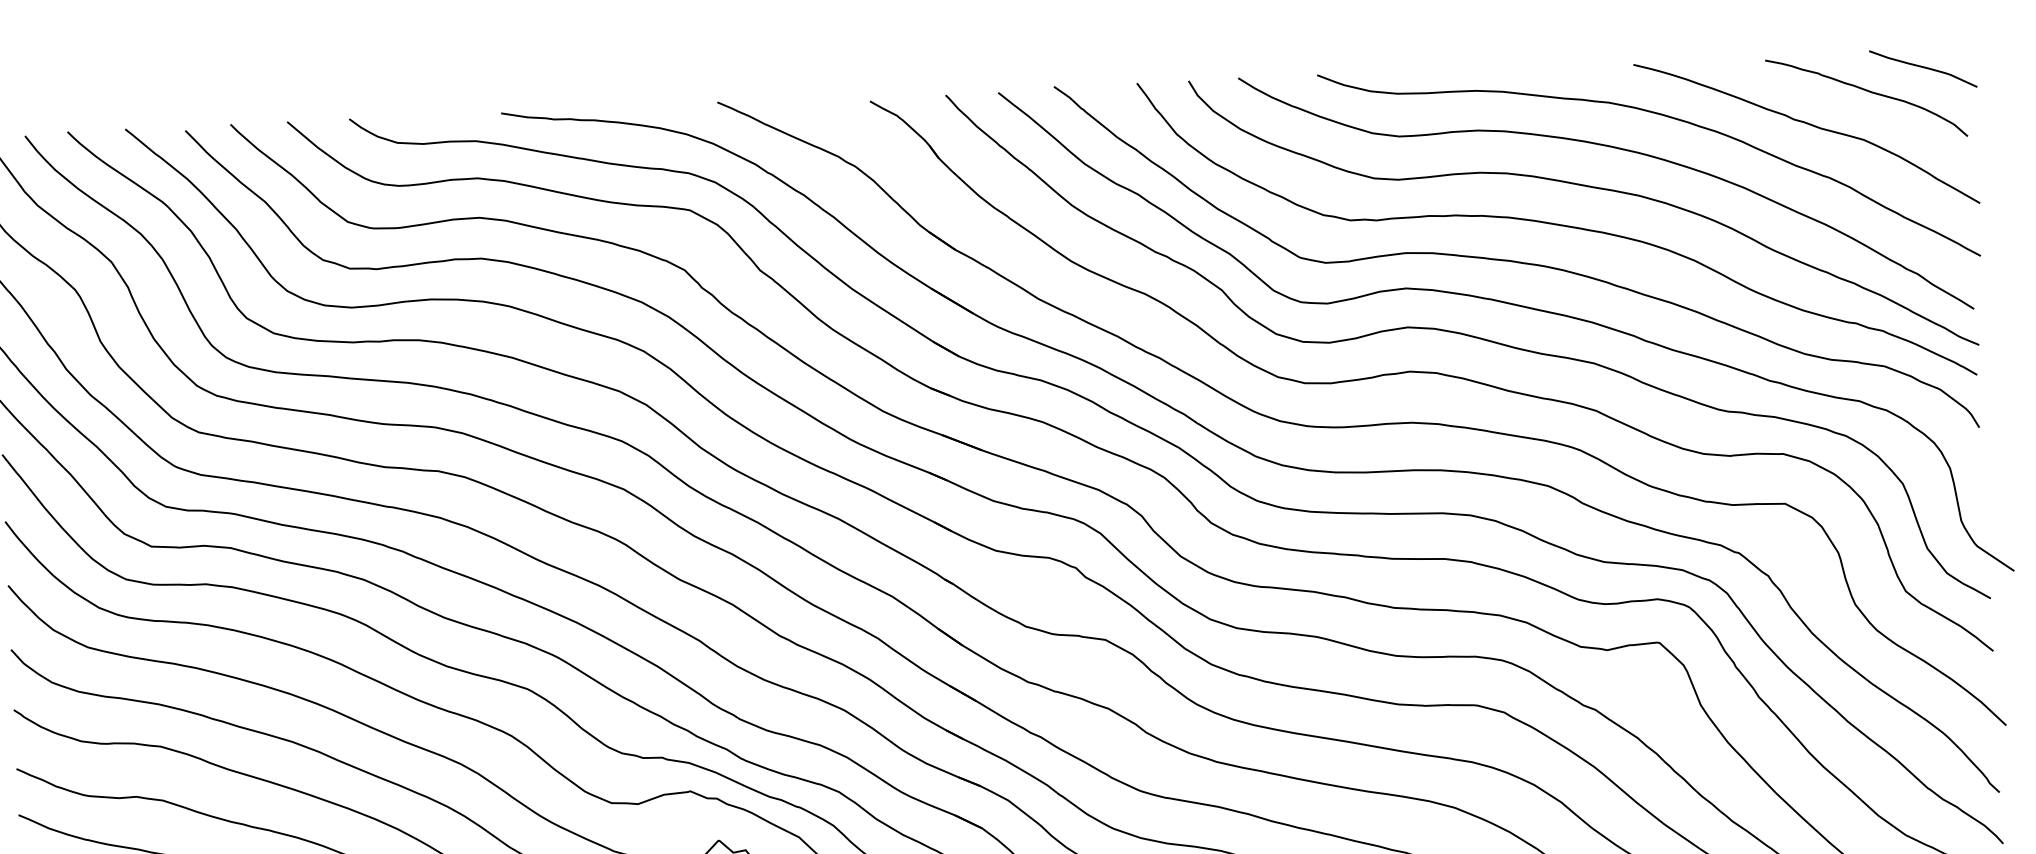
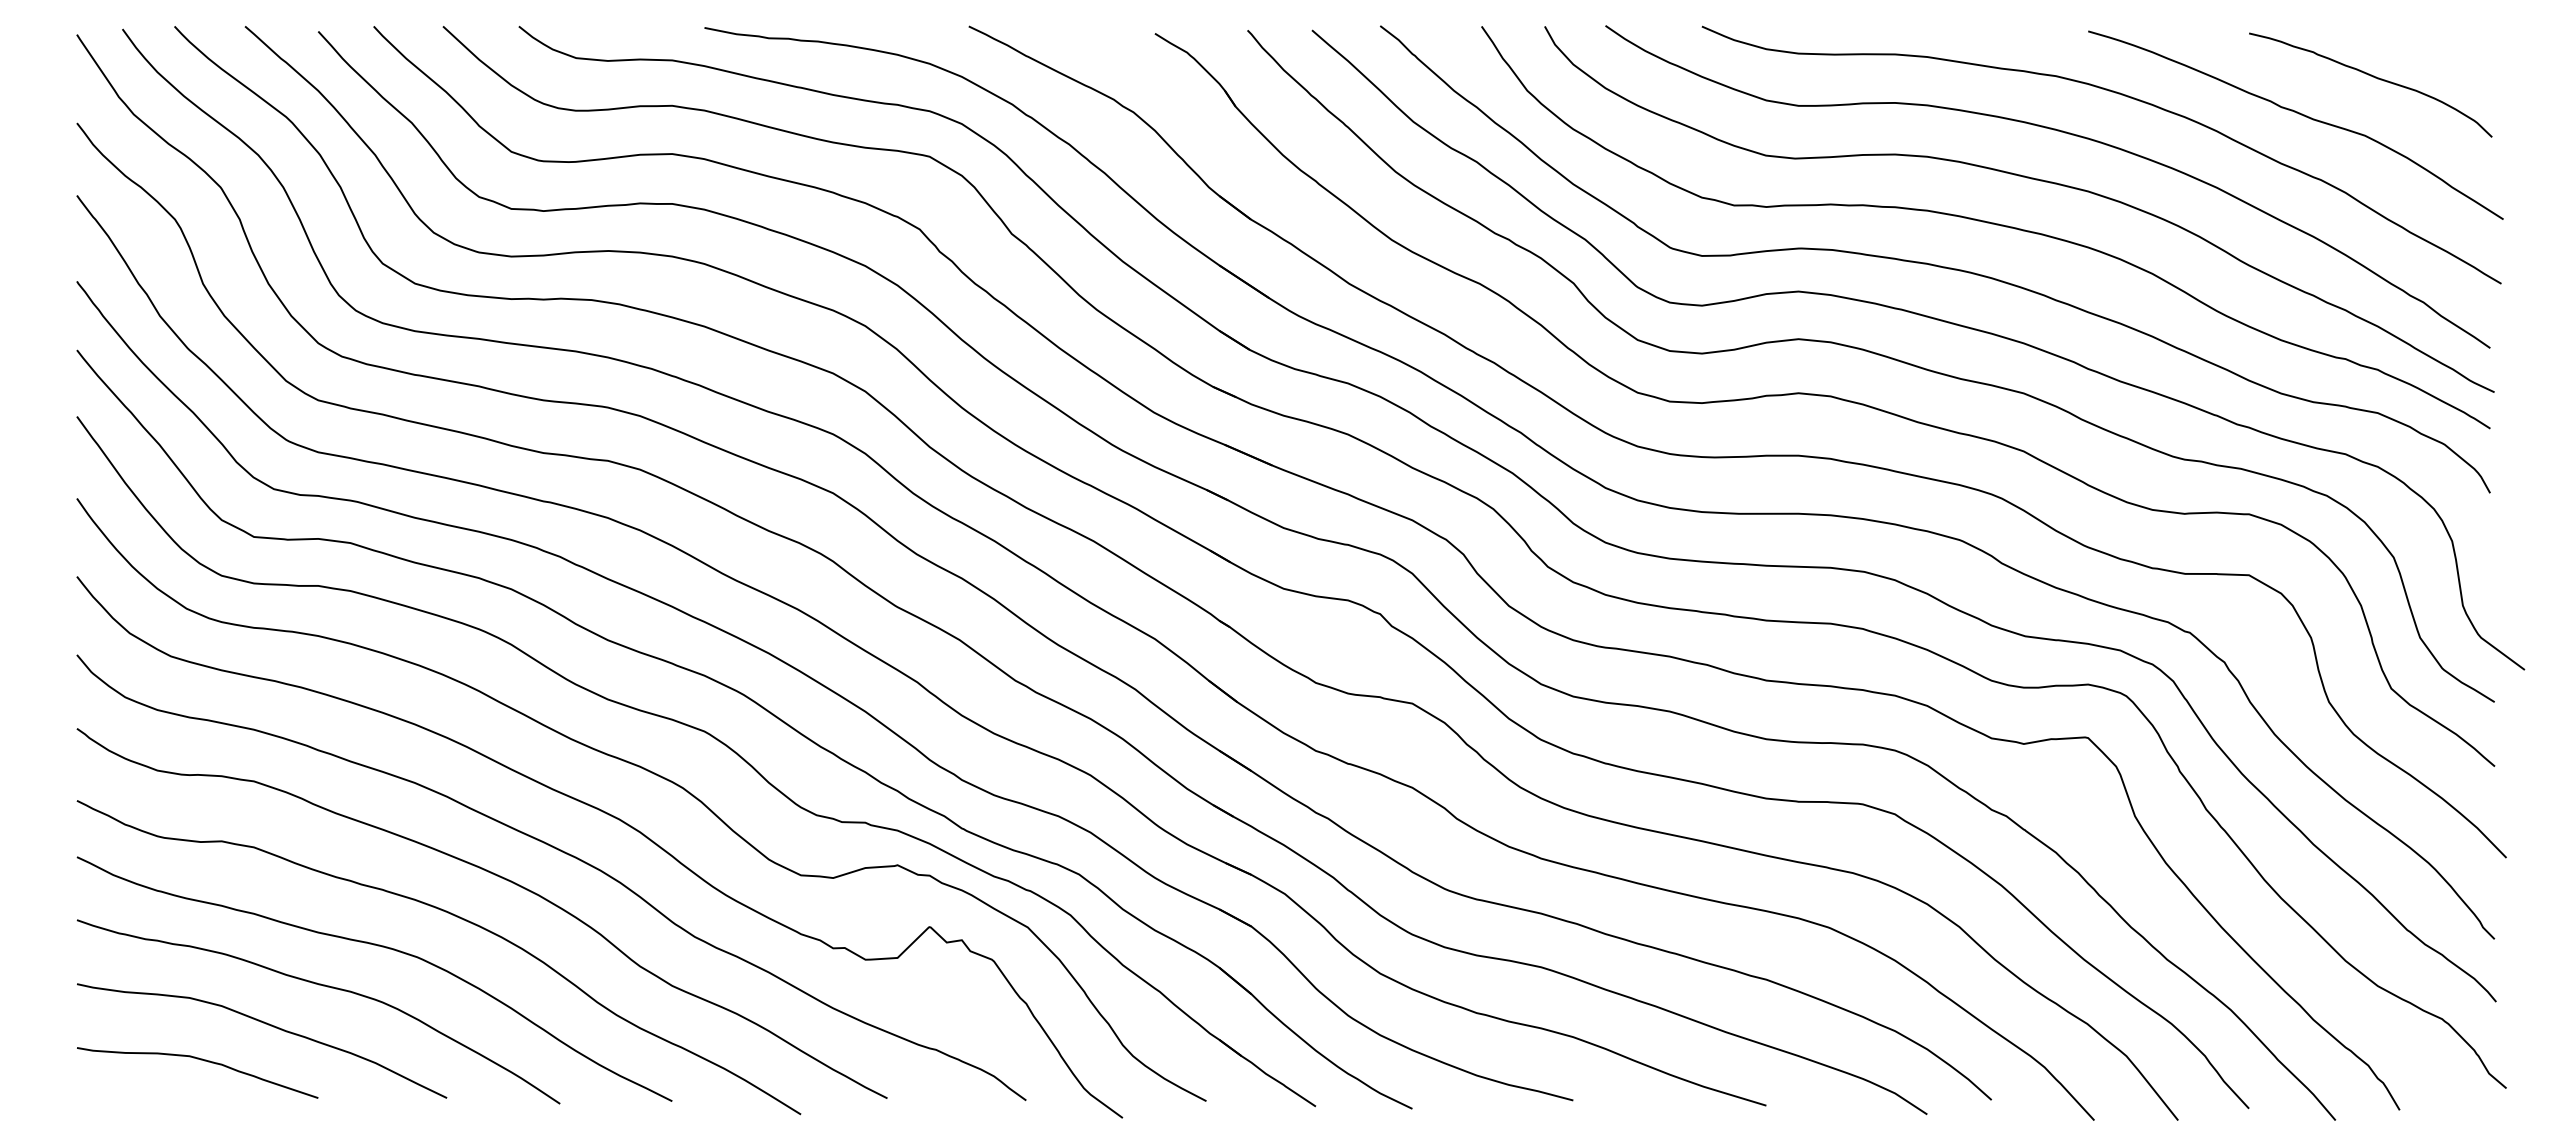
curve: (1923, 68) -> (2441, 51), removed

